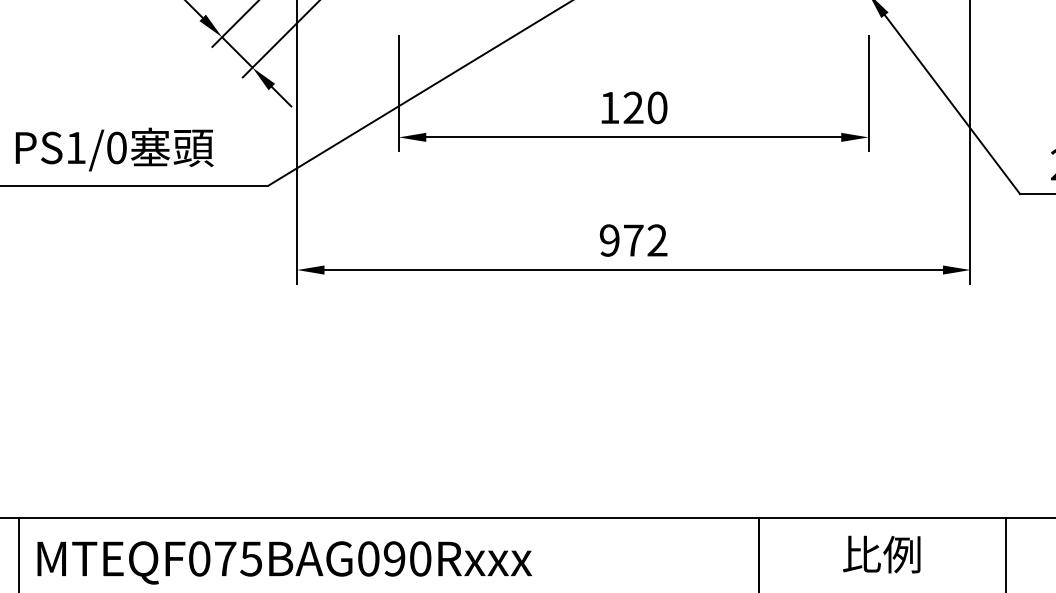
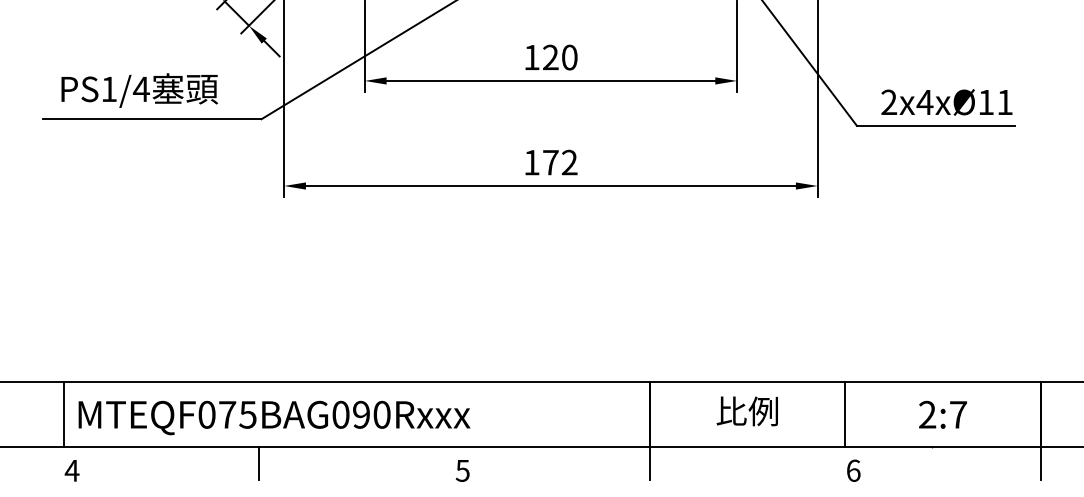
text: (115, 148) -> (140, 89), PS1/0 -> PS1/4
text: (609, 240) -> (531, 162), 972 -> 172

